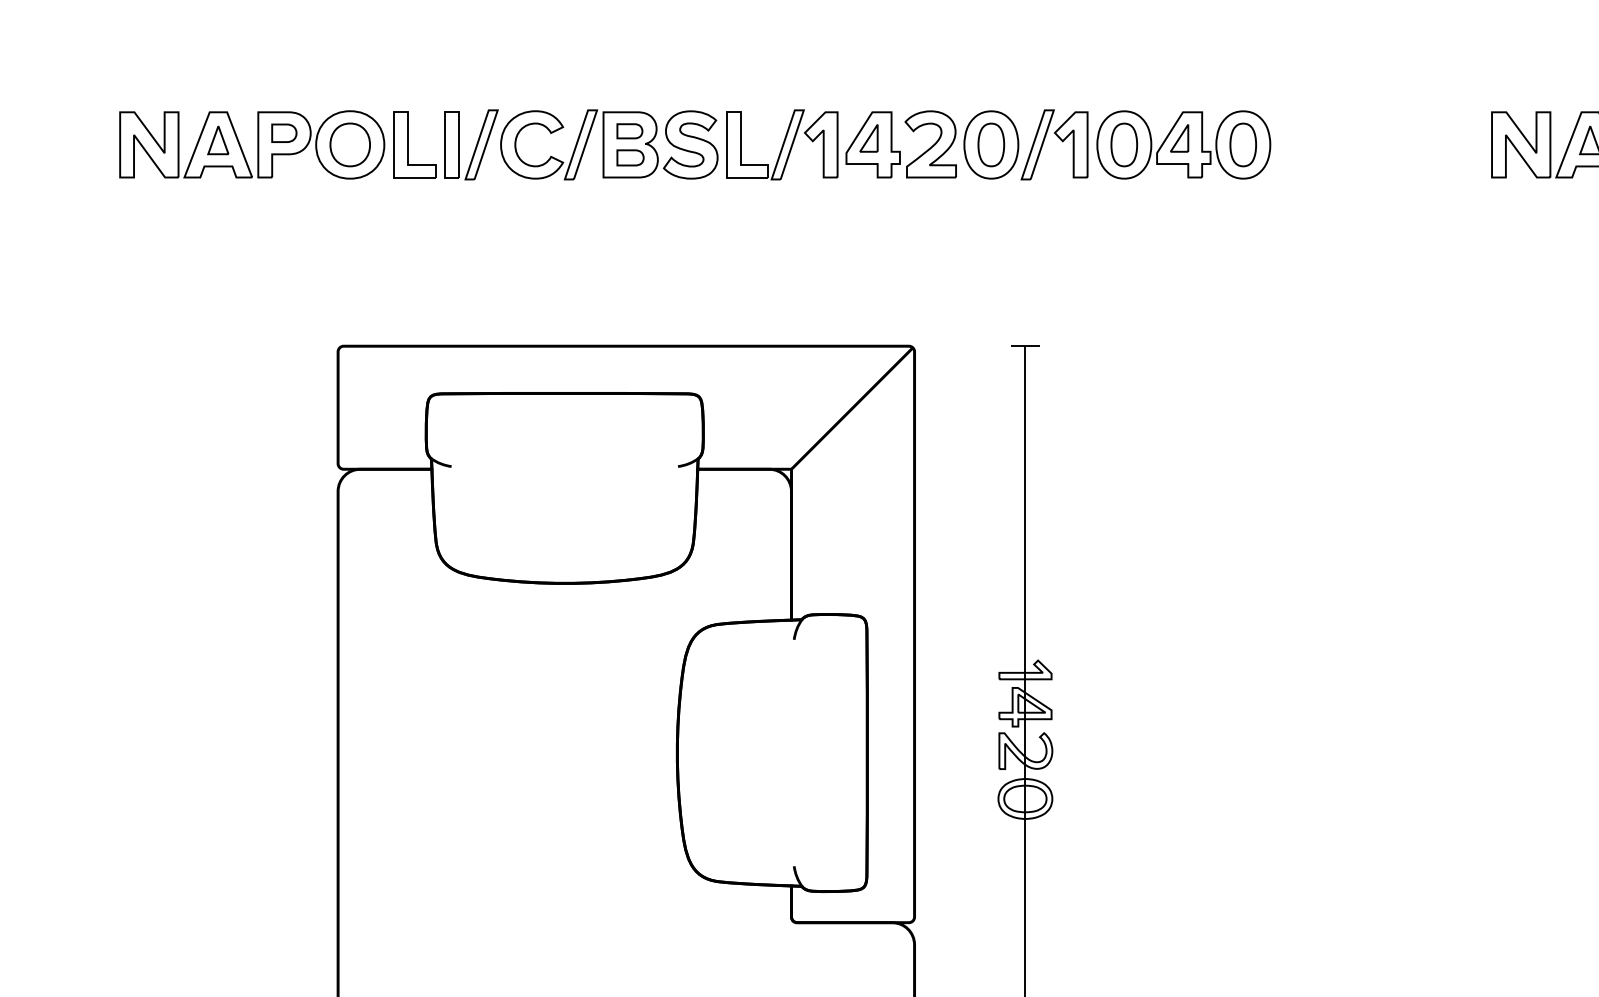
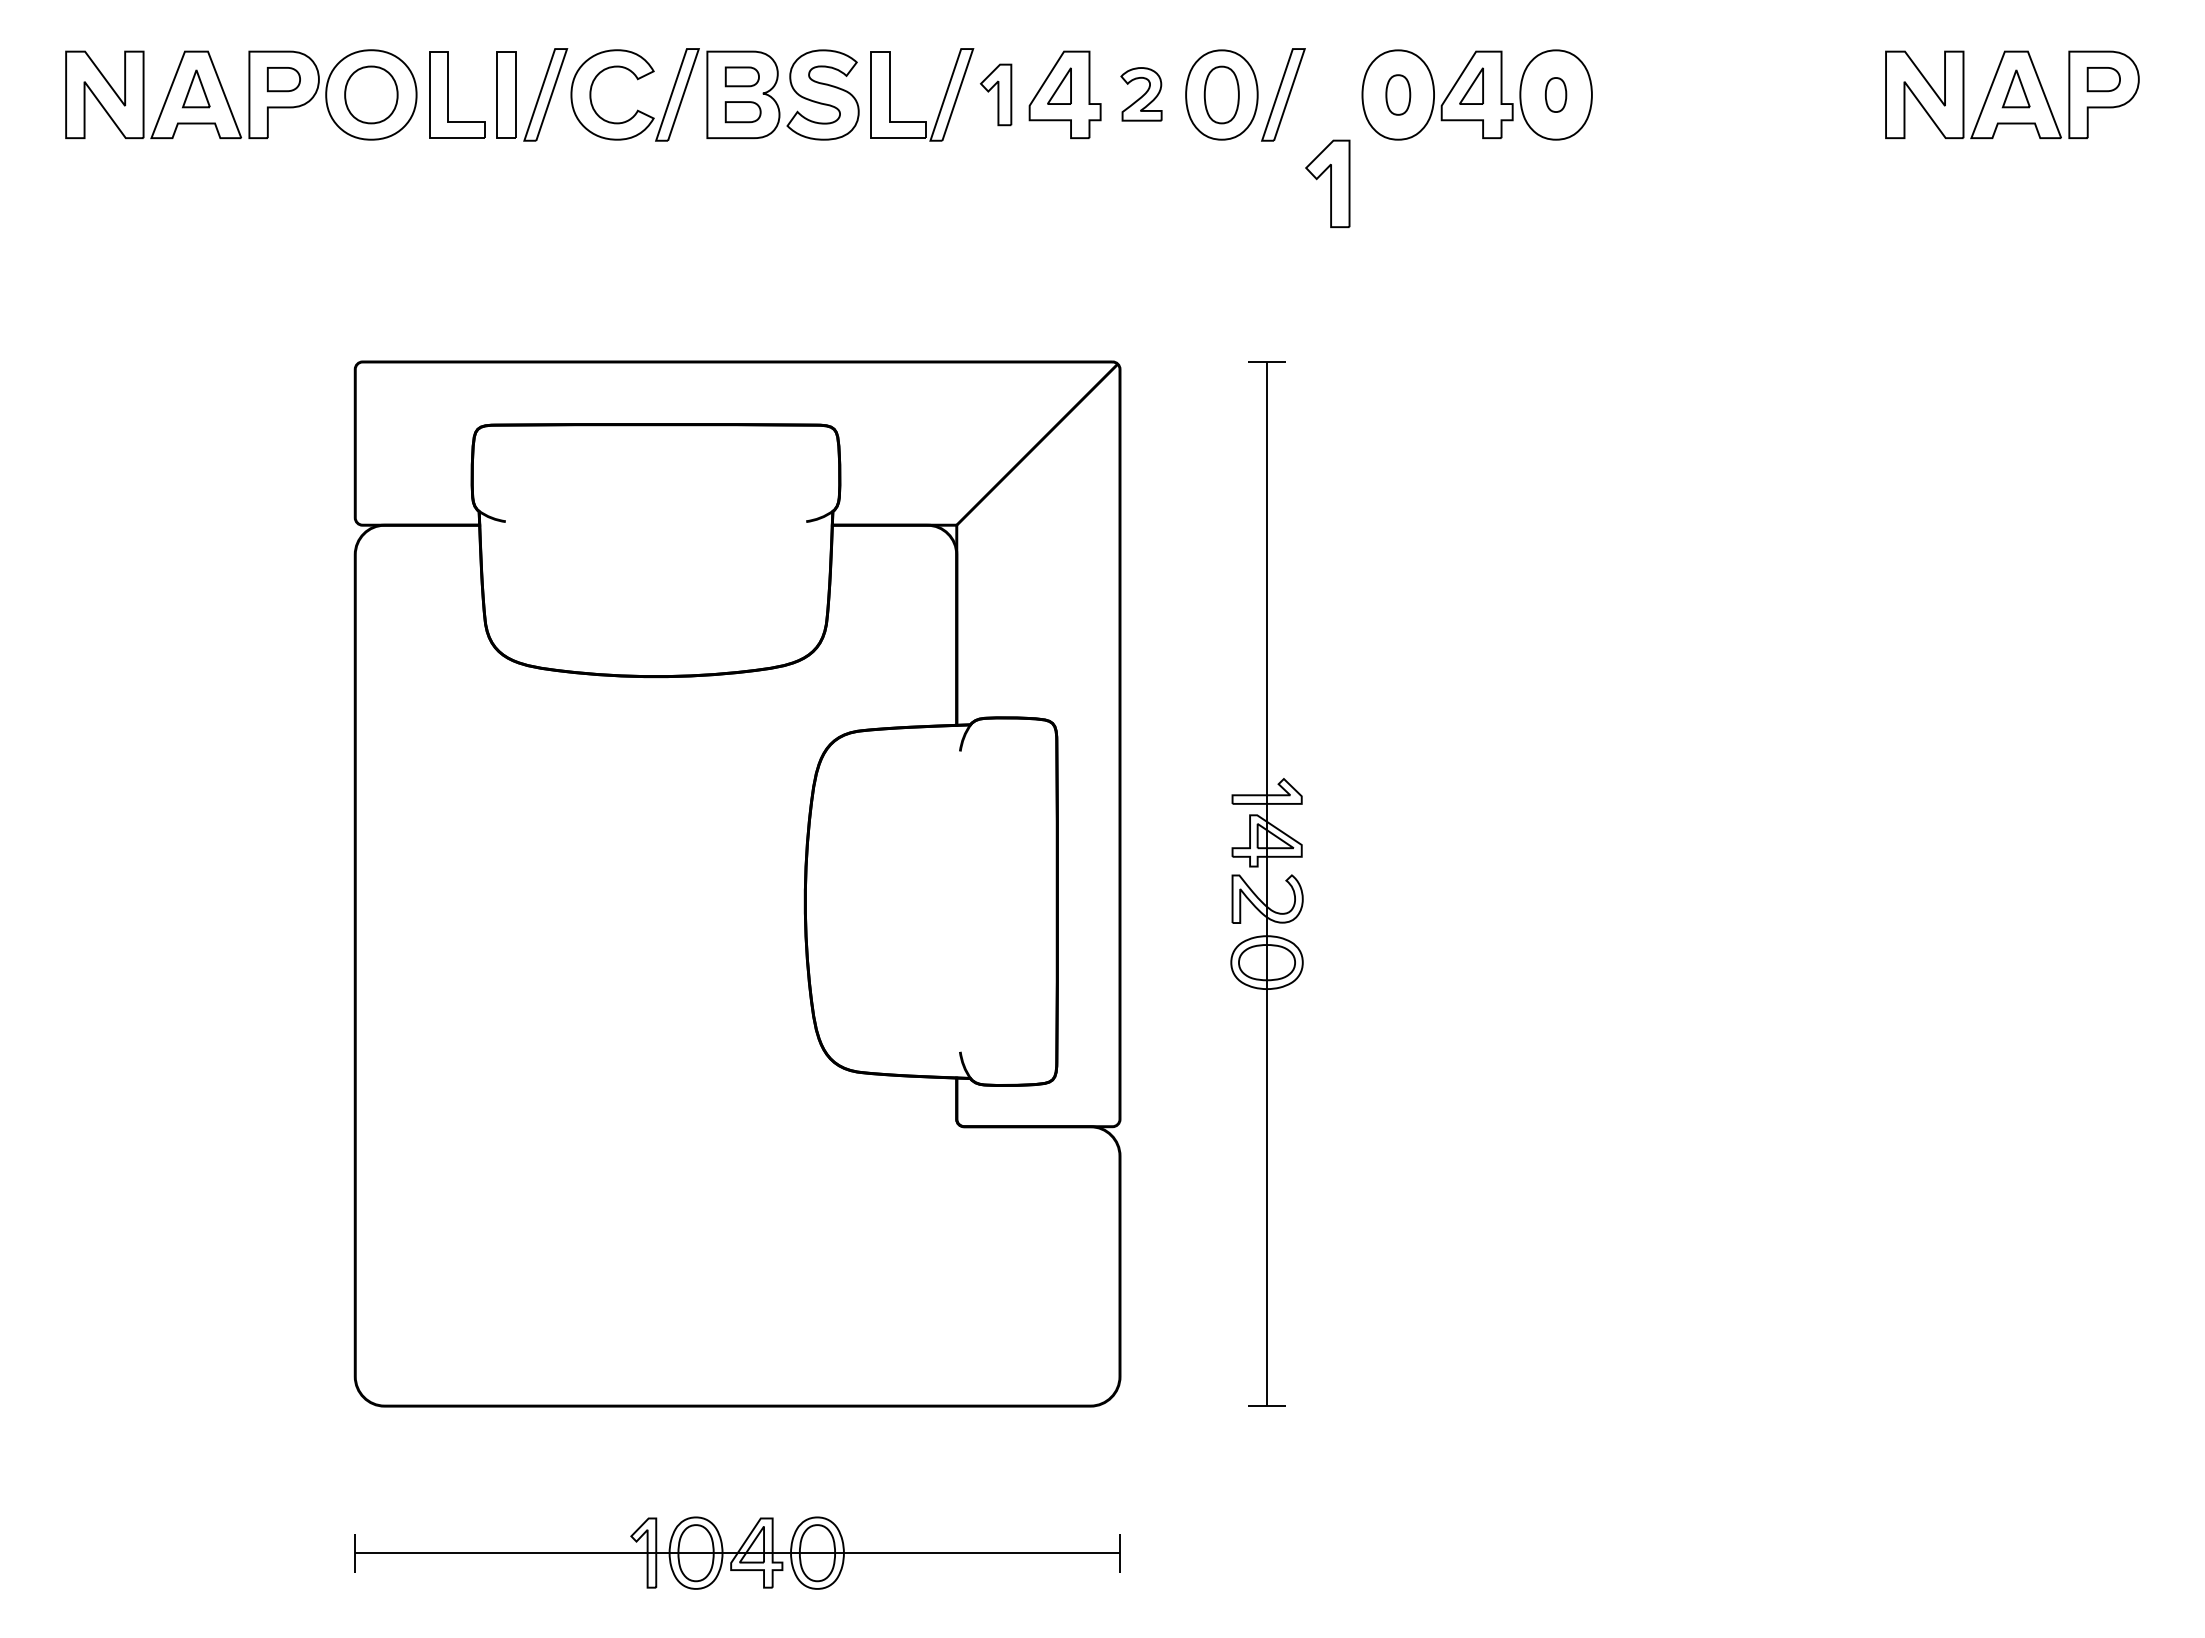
part: (820, 144) -> (995, 94), size x0.7
part: (930, 144) -> (1141, 94), size x0.6
part: (1070, 144) -> (1327, 183), moved
part: (1124, 144) -> (1398, 94), size x0.7
part: (1242, 144) -> (1555, 94), size x0.6

